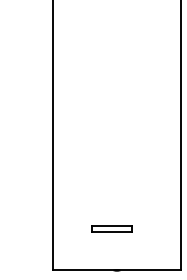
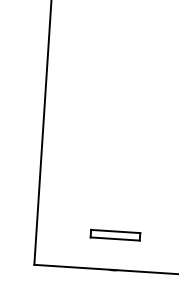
part: (111, 228) -> (114, 234), moved

